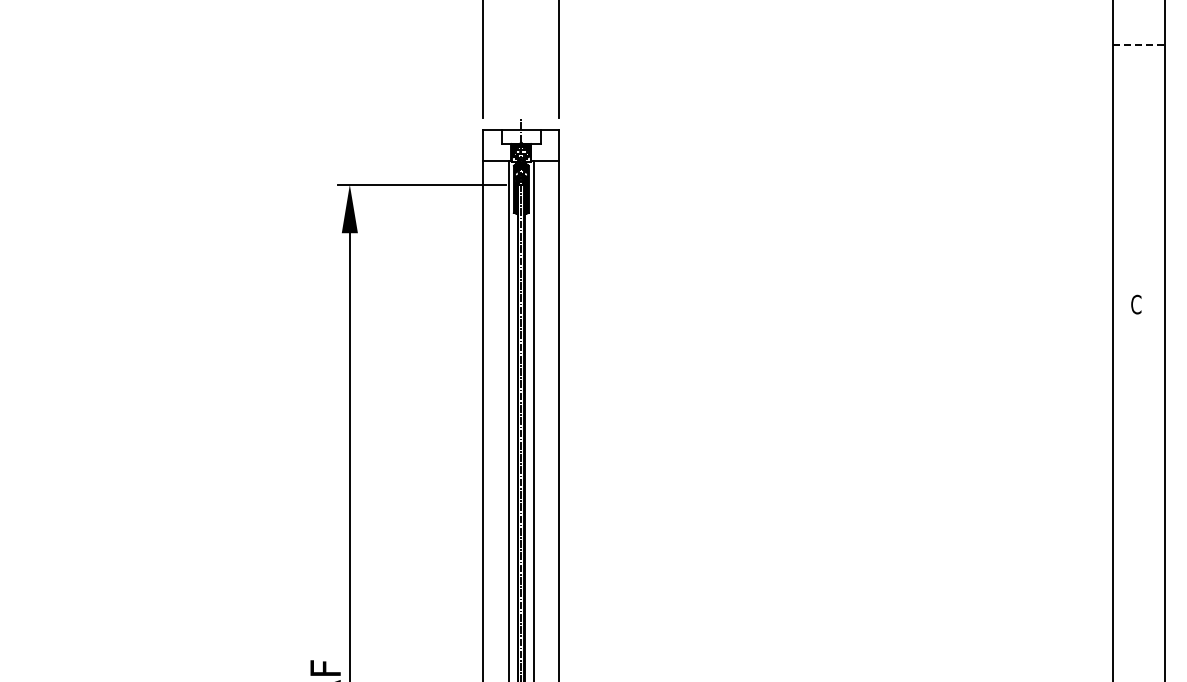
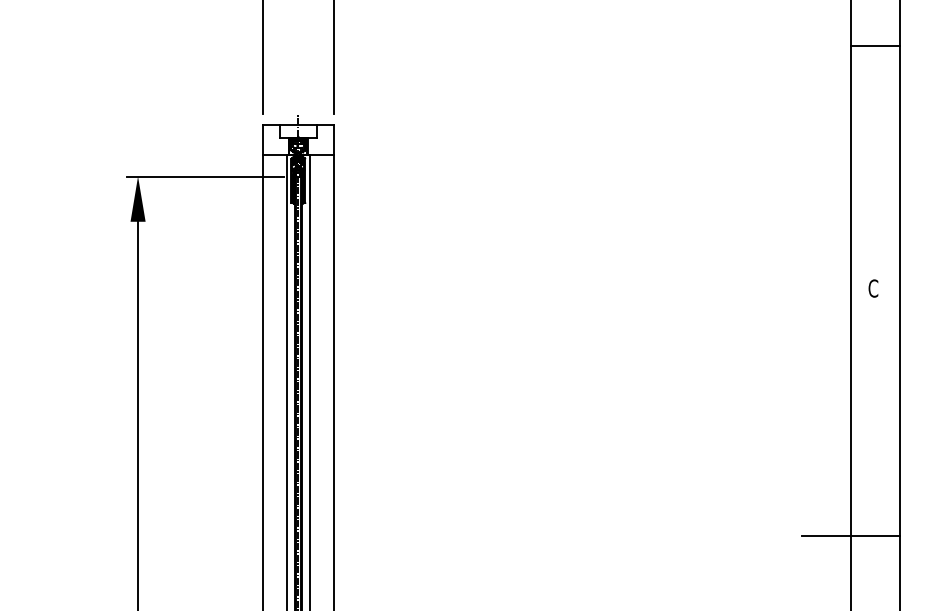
line: (1139, 45) -> (876, 46), dashed -> solid
line: (1112, 569) -> (851, 536), added

